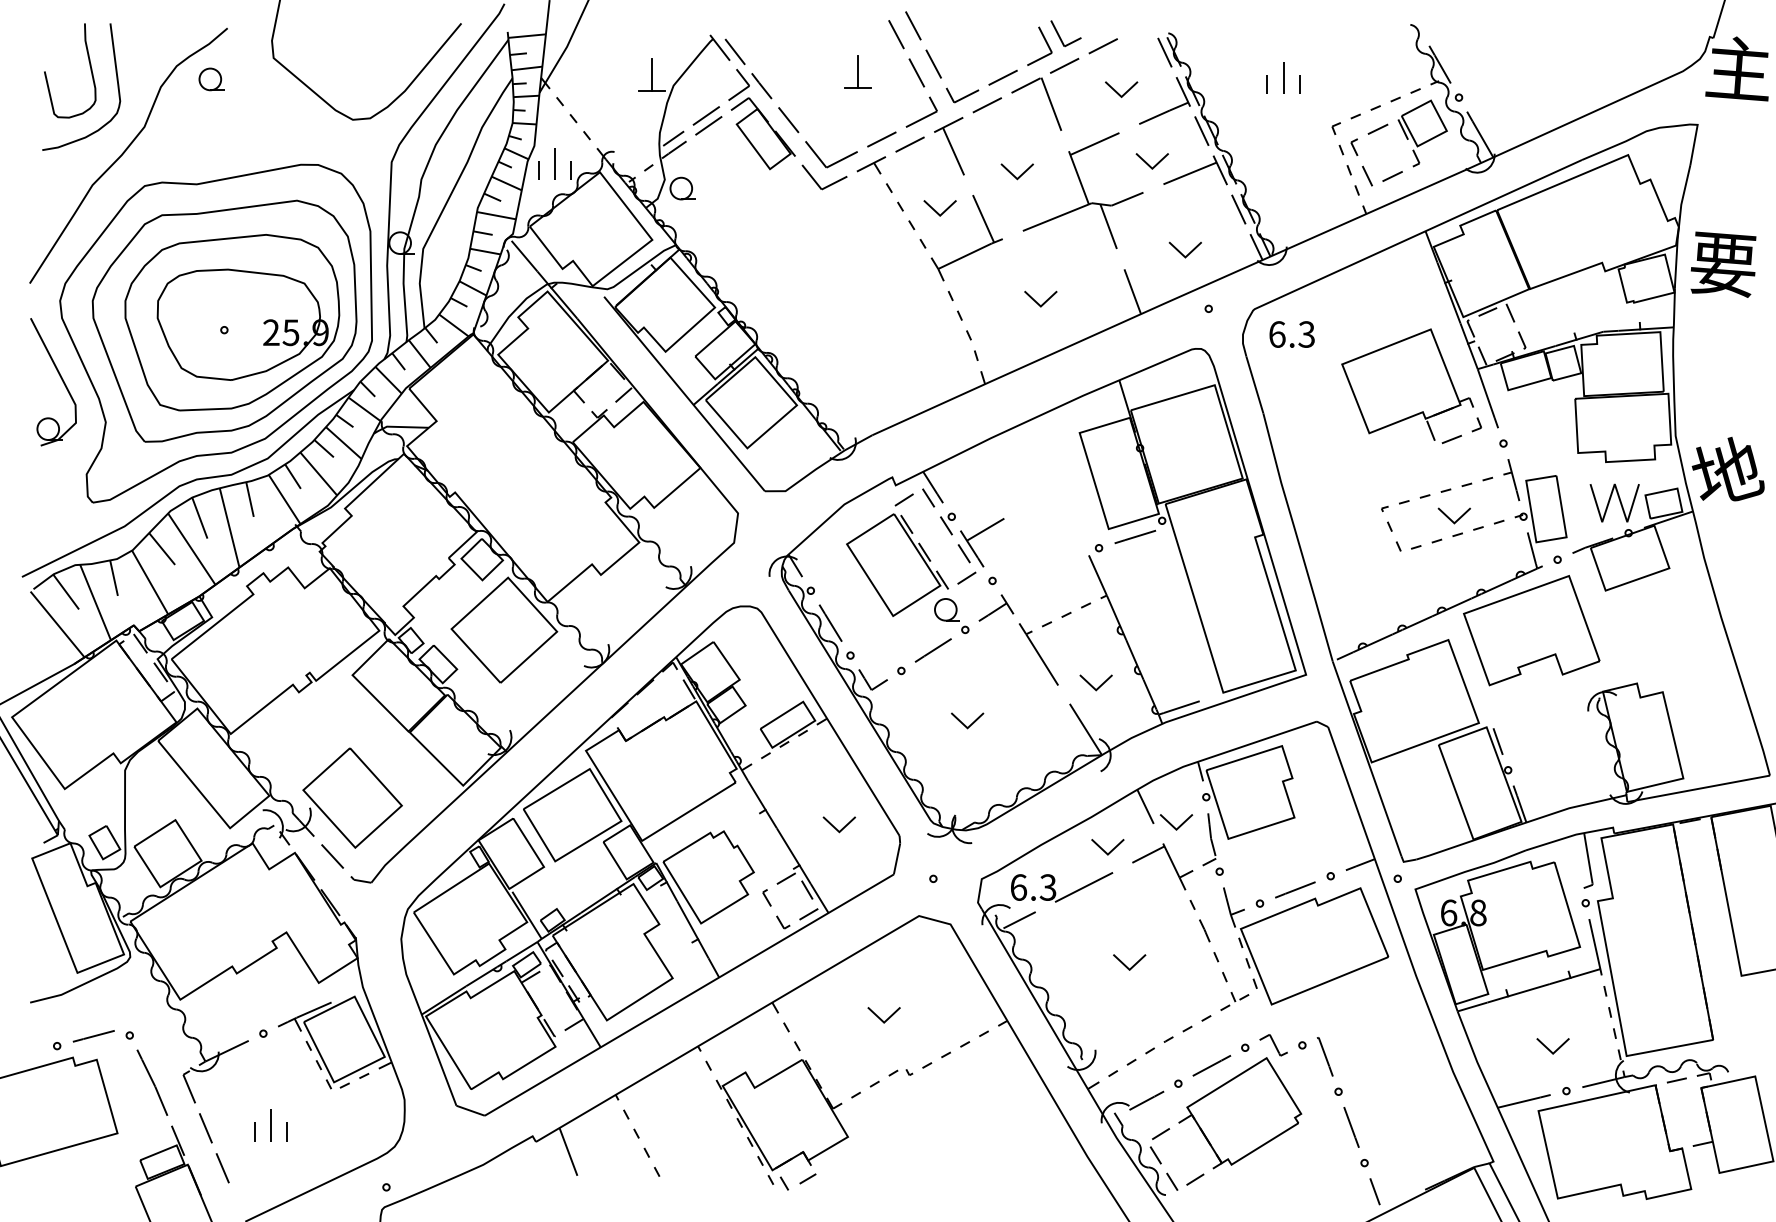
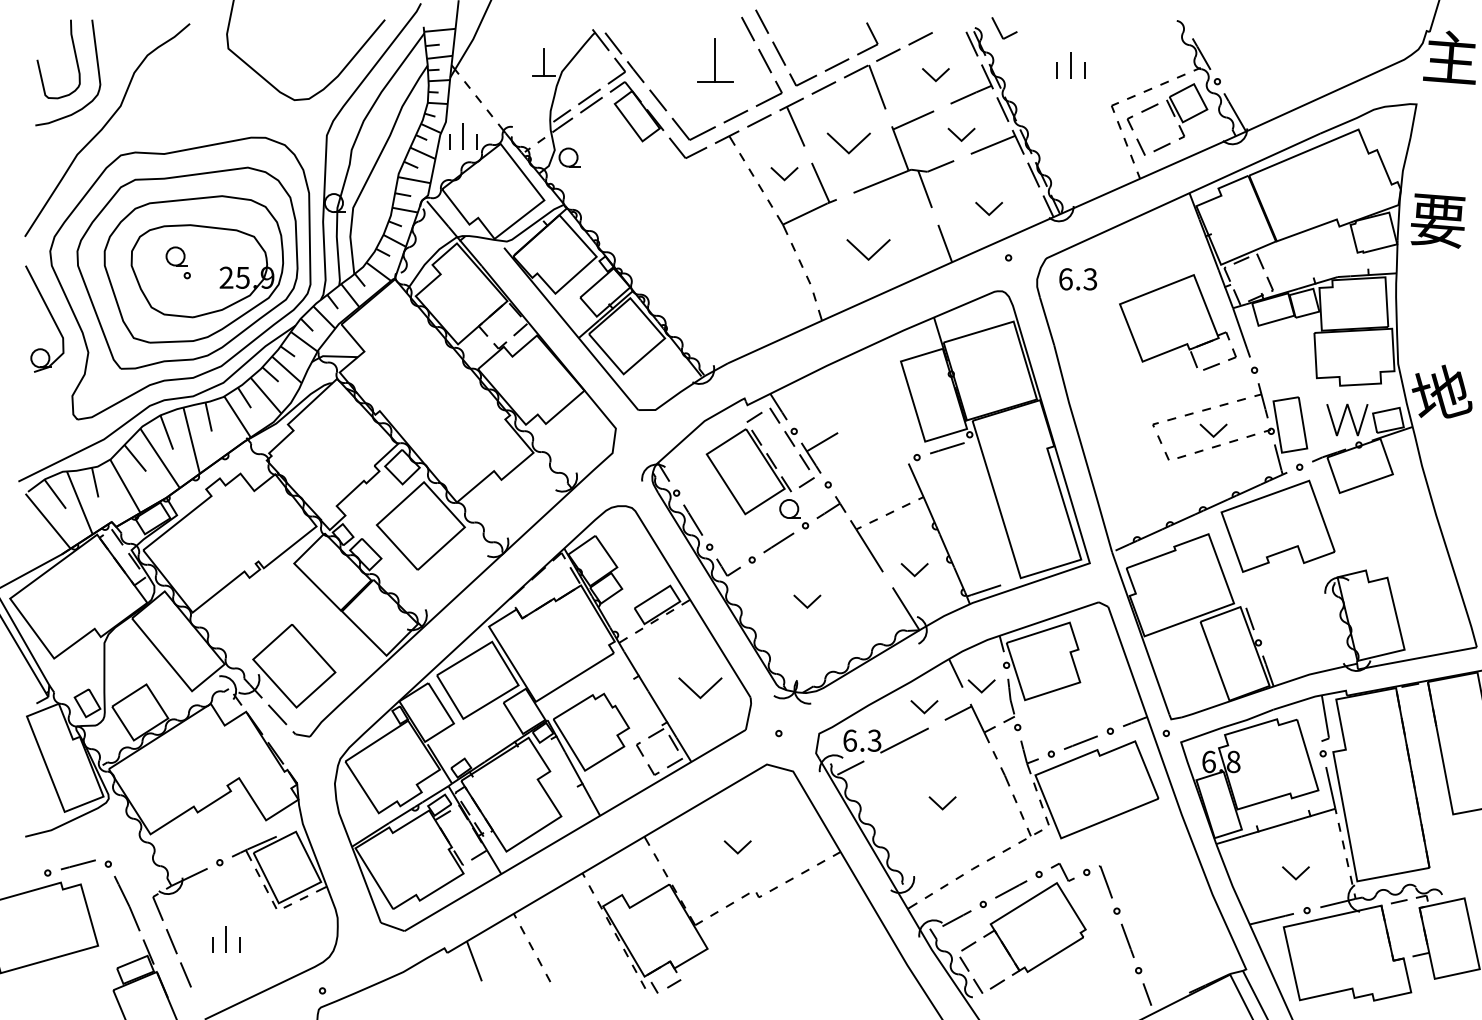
part: (1065, 33) -> (1004, 28), moved
part: (857, 72) -> (715, 60), size x1.6
part: (211, 79) -> (176, 256), moved
part: (1016, 171) -> (848, 143), size x1.6
part: (1040, 298) -> (868, 249), size x1.6
part: (839, 824) -> (700, 688), size x1.6

